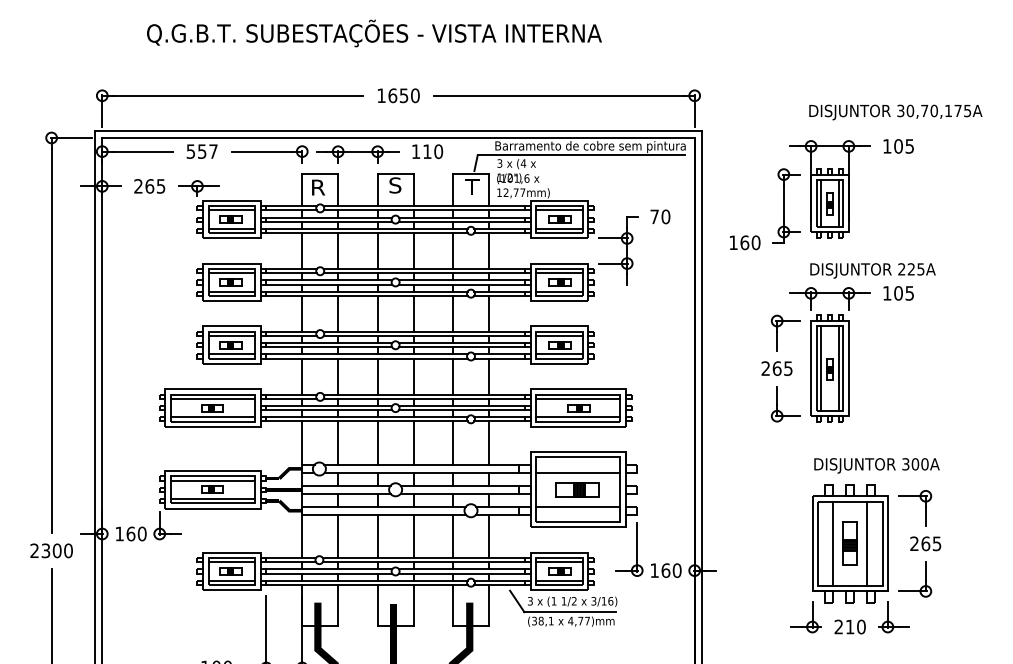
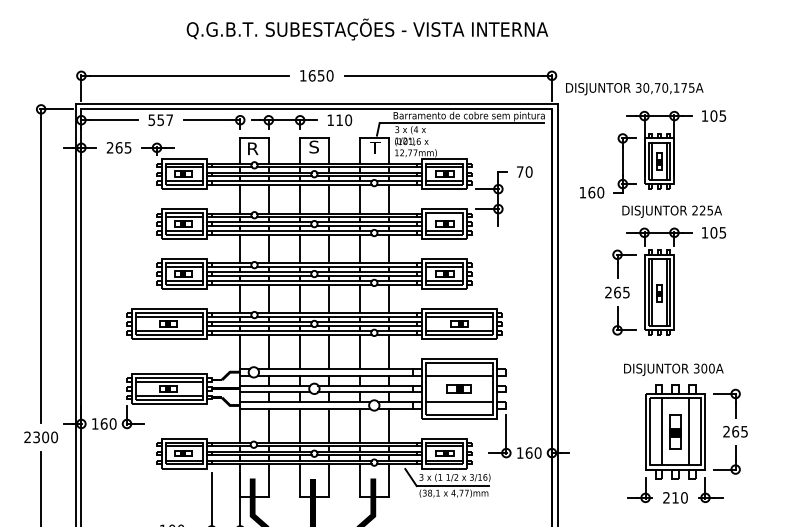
text: (374, 33) -> (367, 29), moved
text: (895, 112) -> (634, 89), moved
text: (872, 270) -> (671, 211), moved
line: (559, 273) -> (444, 217), removed
text: (876, 465) -> (673, 369), moved
part: (577, 489) -> (458, 388), size x0.7

